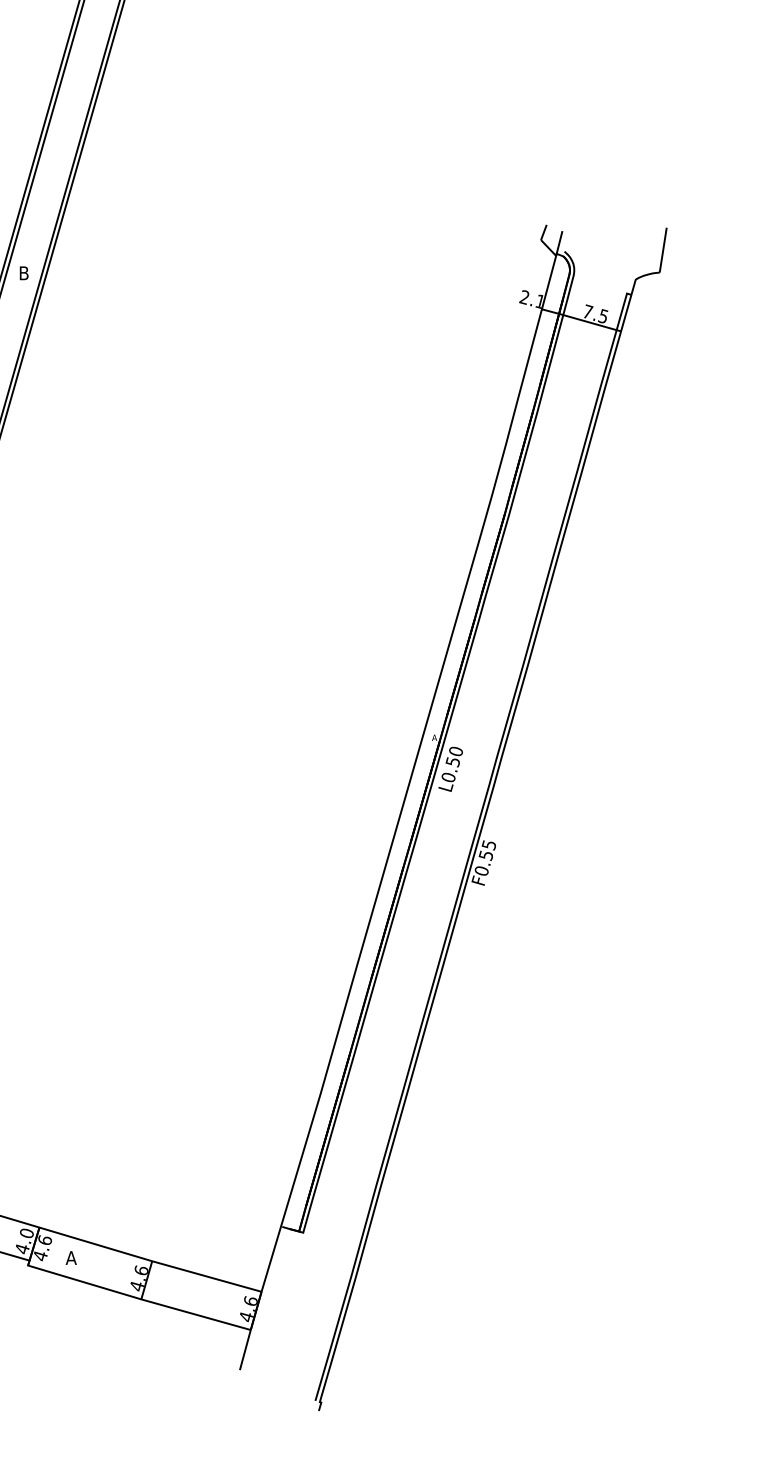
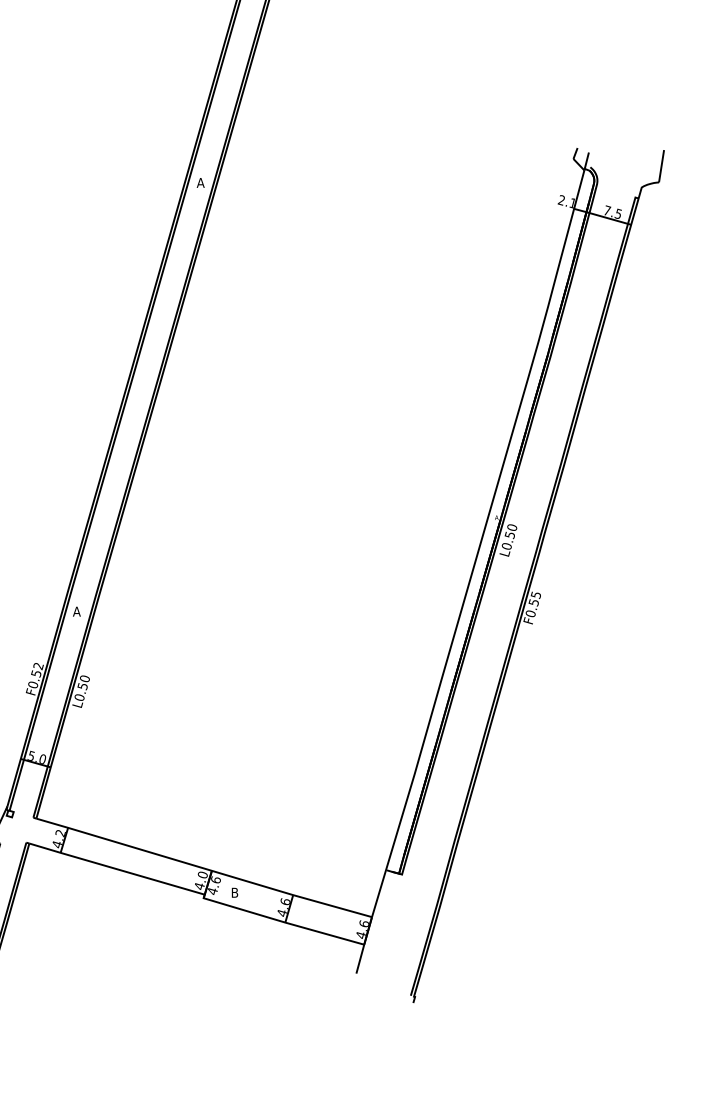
text: (23, 272) -> (200, 182), B -> A
text: (70, 1257) -> (234, 892), A -> B

